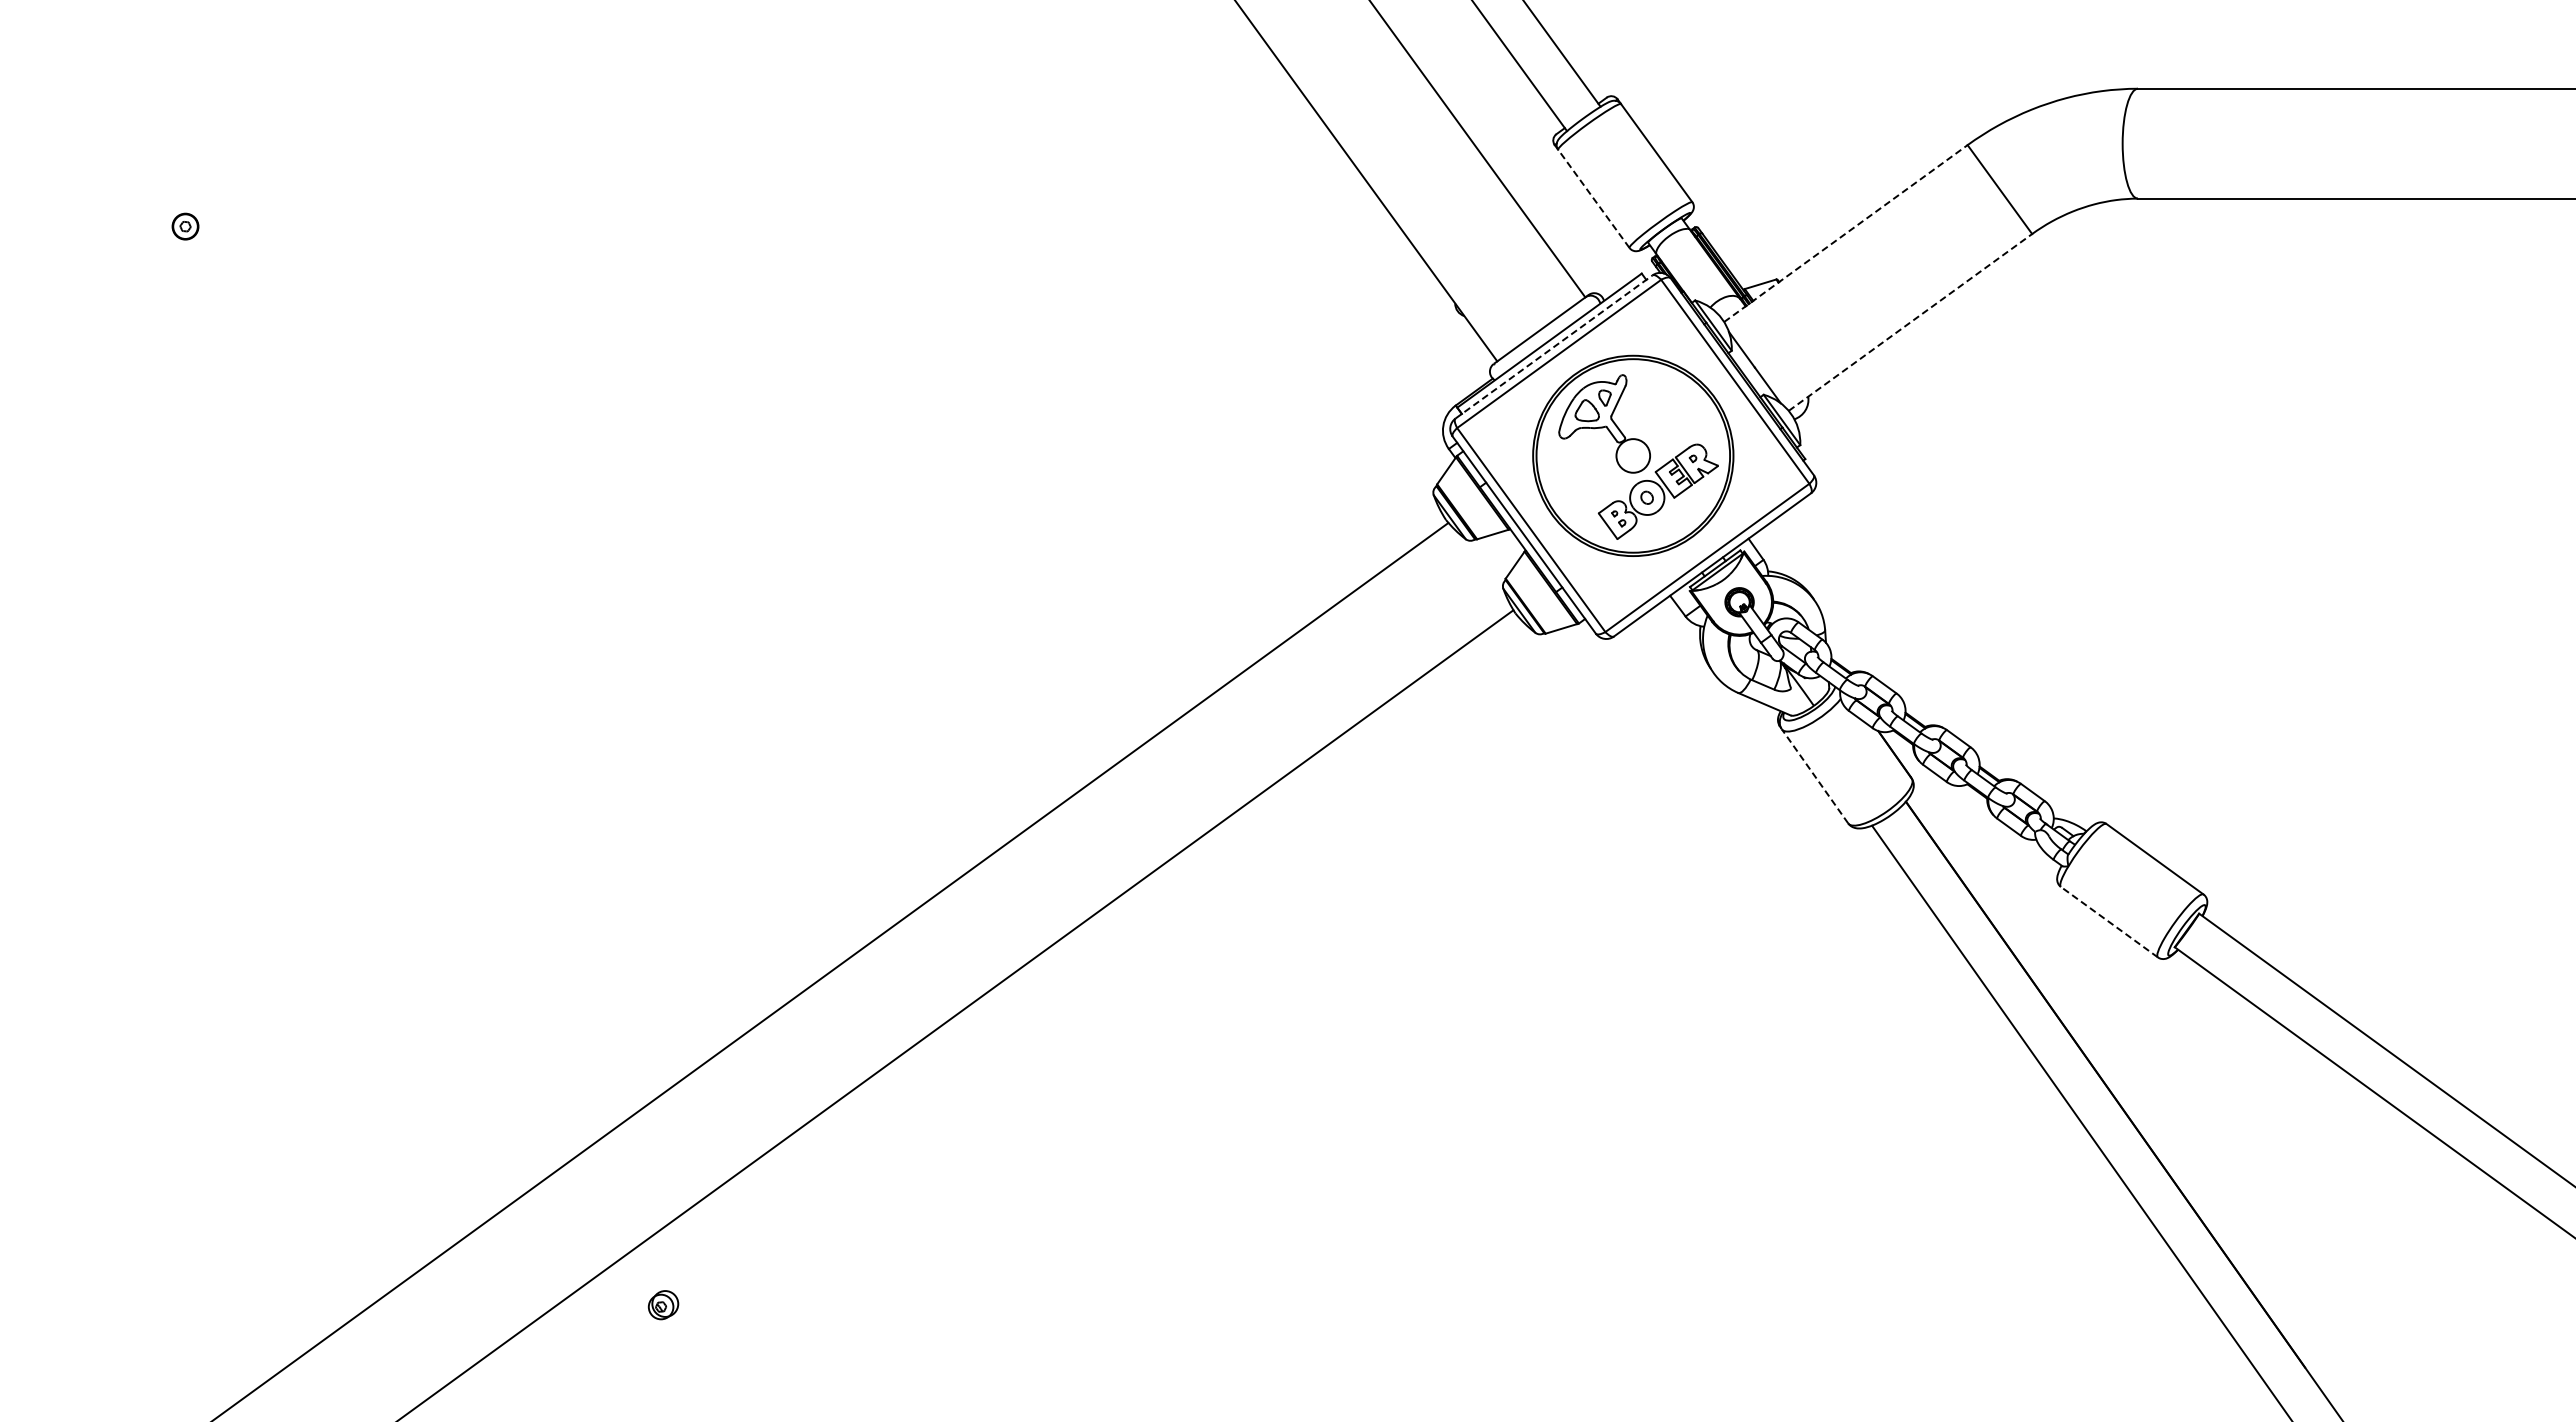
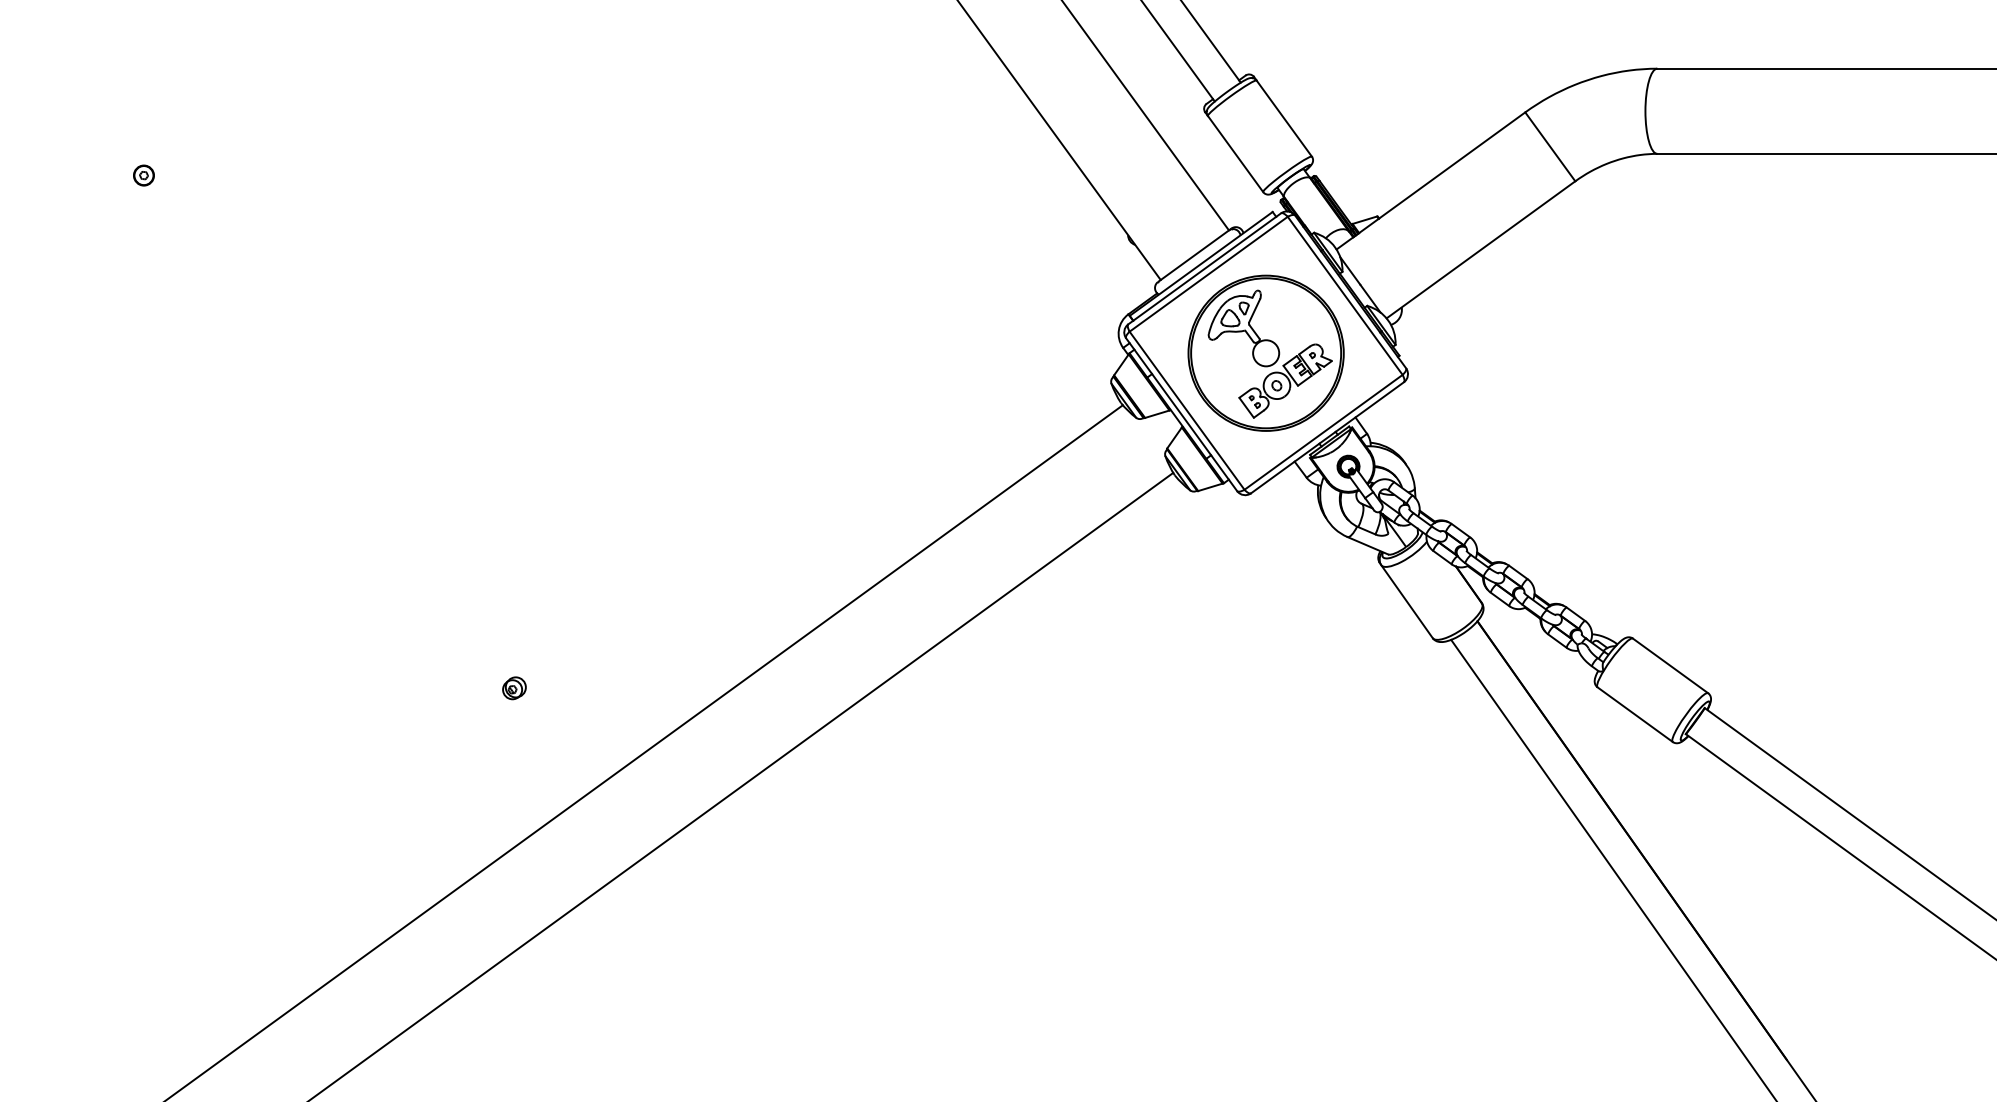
line: (1593, 198) -> (1235, 153), dashed -> solid
line: (1846, 233) -> (1431, 180), dashed -> solid
line: (1910, 322) -> (1480, 249), dashed -> solid
line: (1554, 346) -> (1205, 268), dashed -> solid
line: (1815, 776) -> (1407, 601), dashed -> solid
line: (2109, 922) -> (1635, 714), dashed -> solid
part: (663, 1305) -> (514, 688), moved

